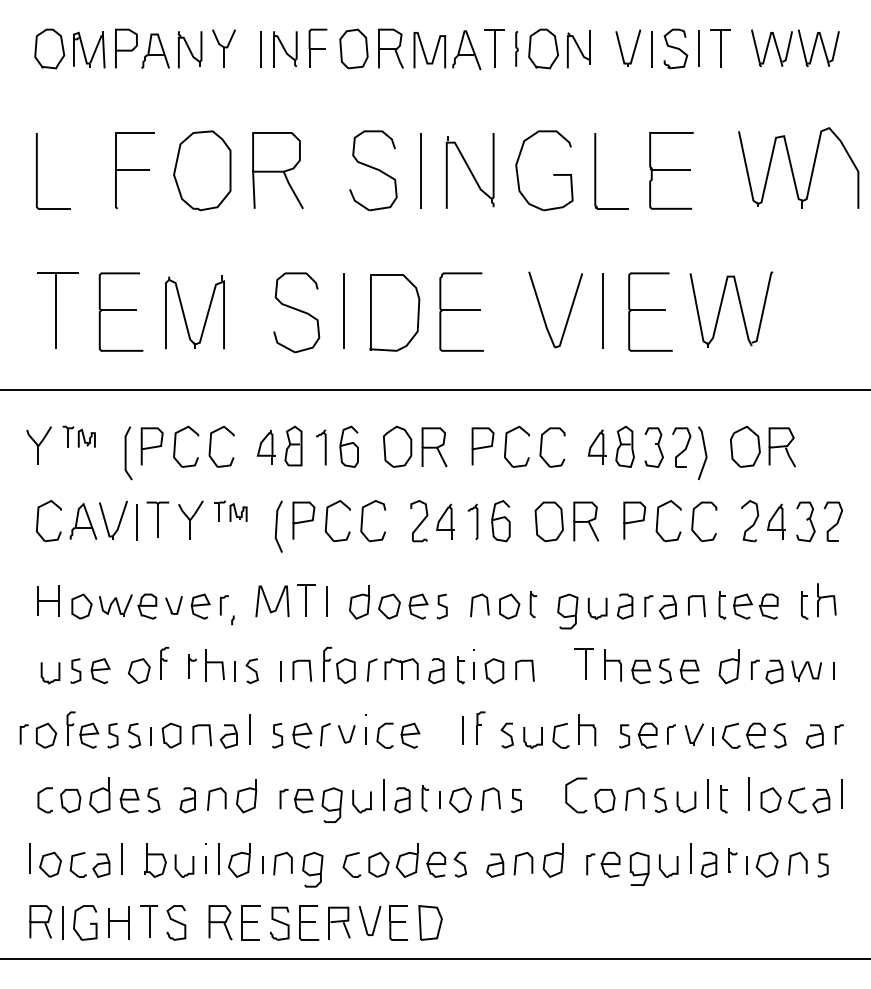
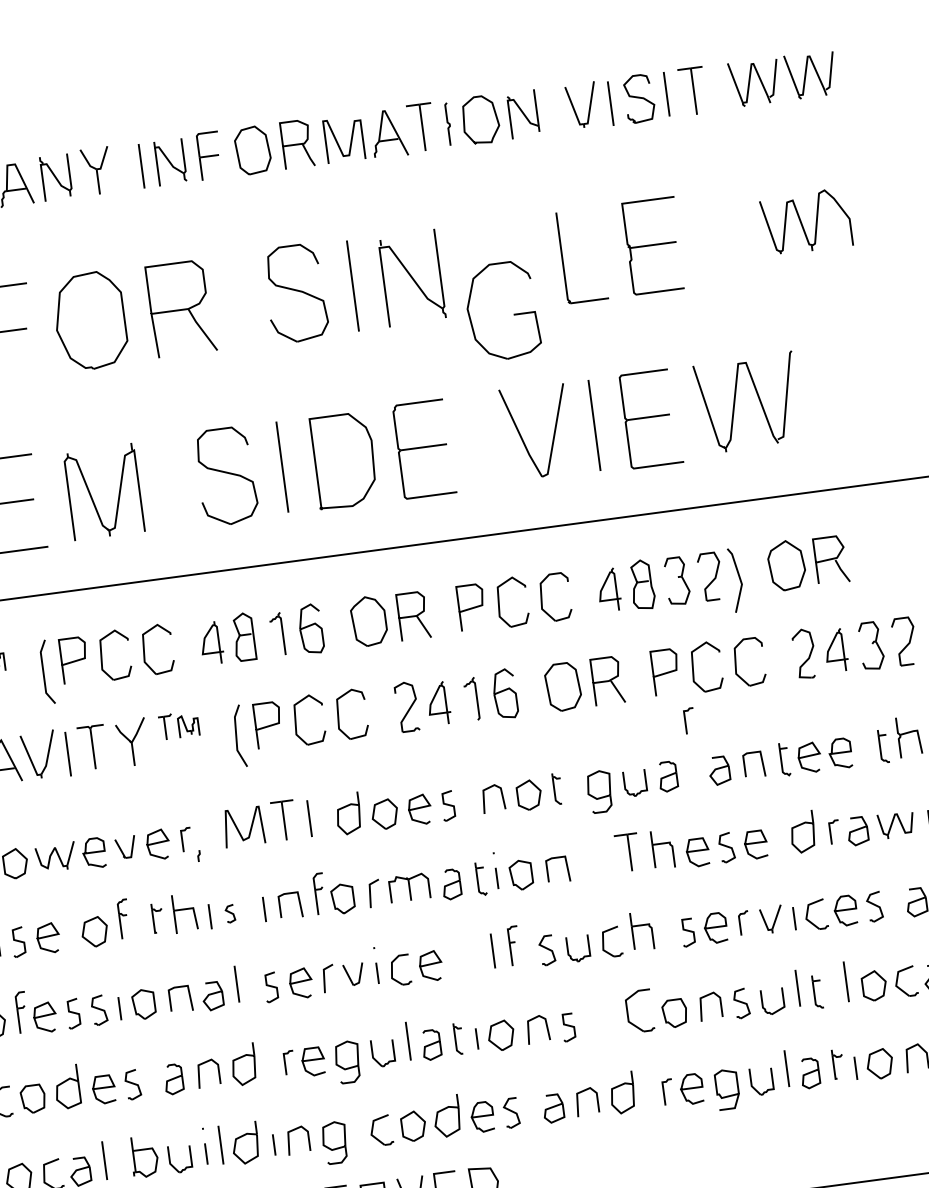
part: (798, 167) -> (805, 221), size x0.6
part: (553, 174) -> (513, 314), moved
line: (646, 606) -> (686, 721), moved
part: (251, 670) -> (229, 913), size x0.6

